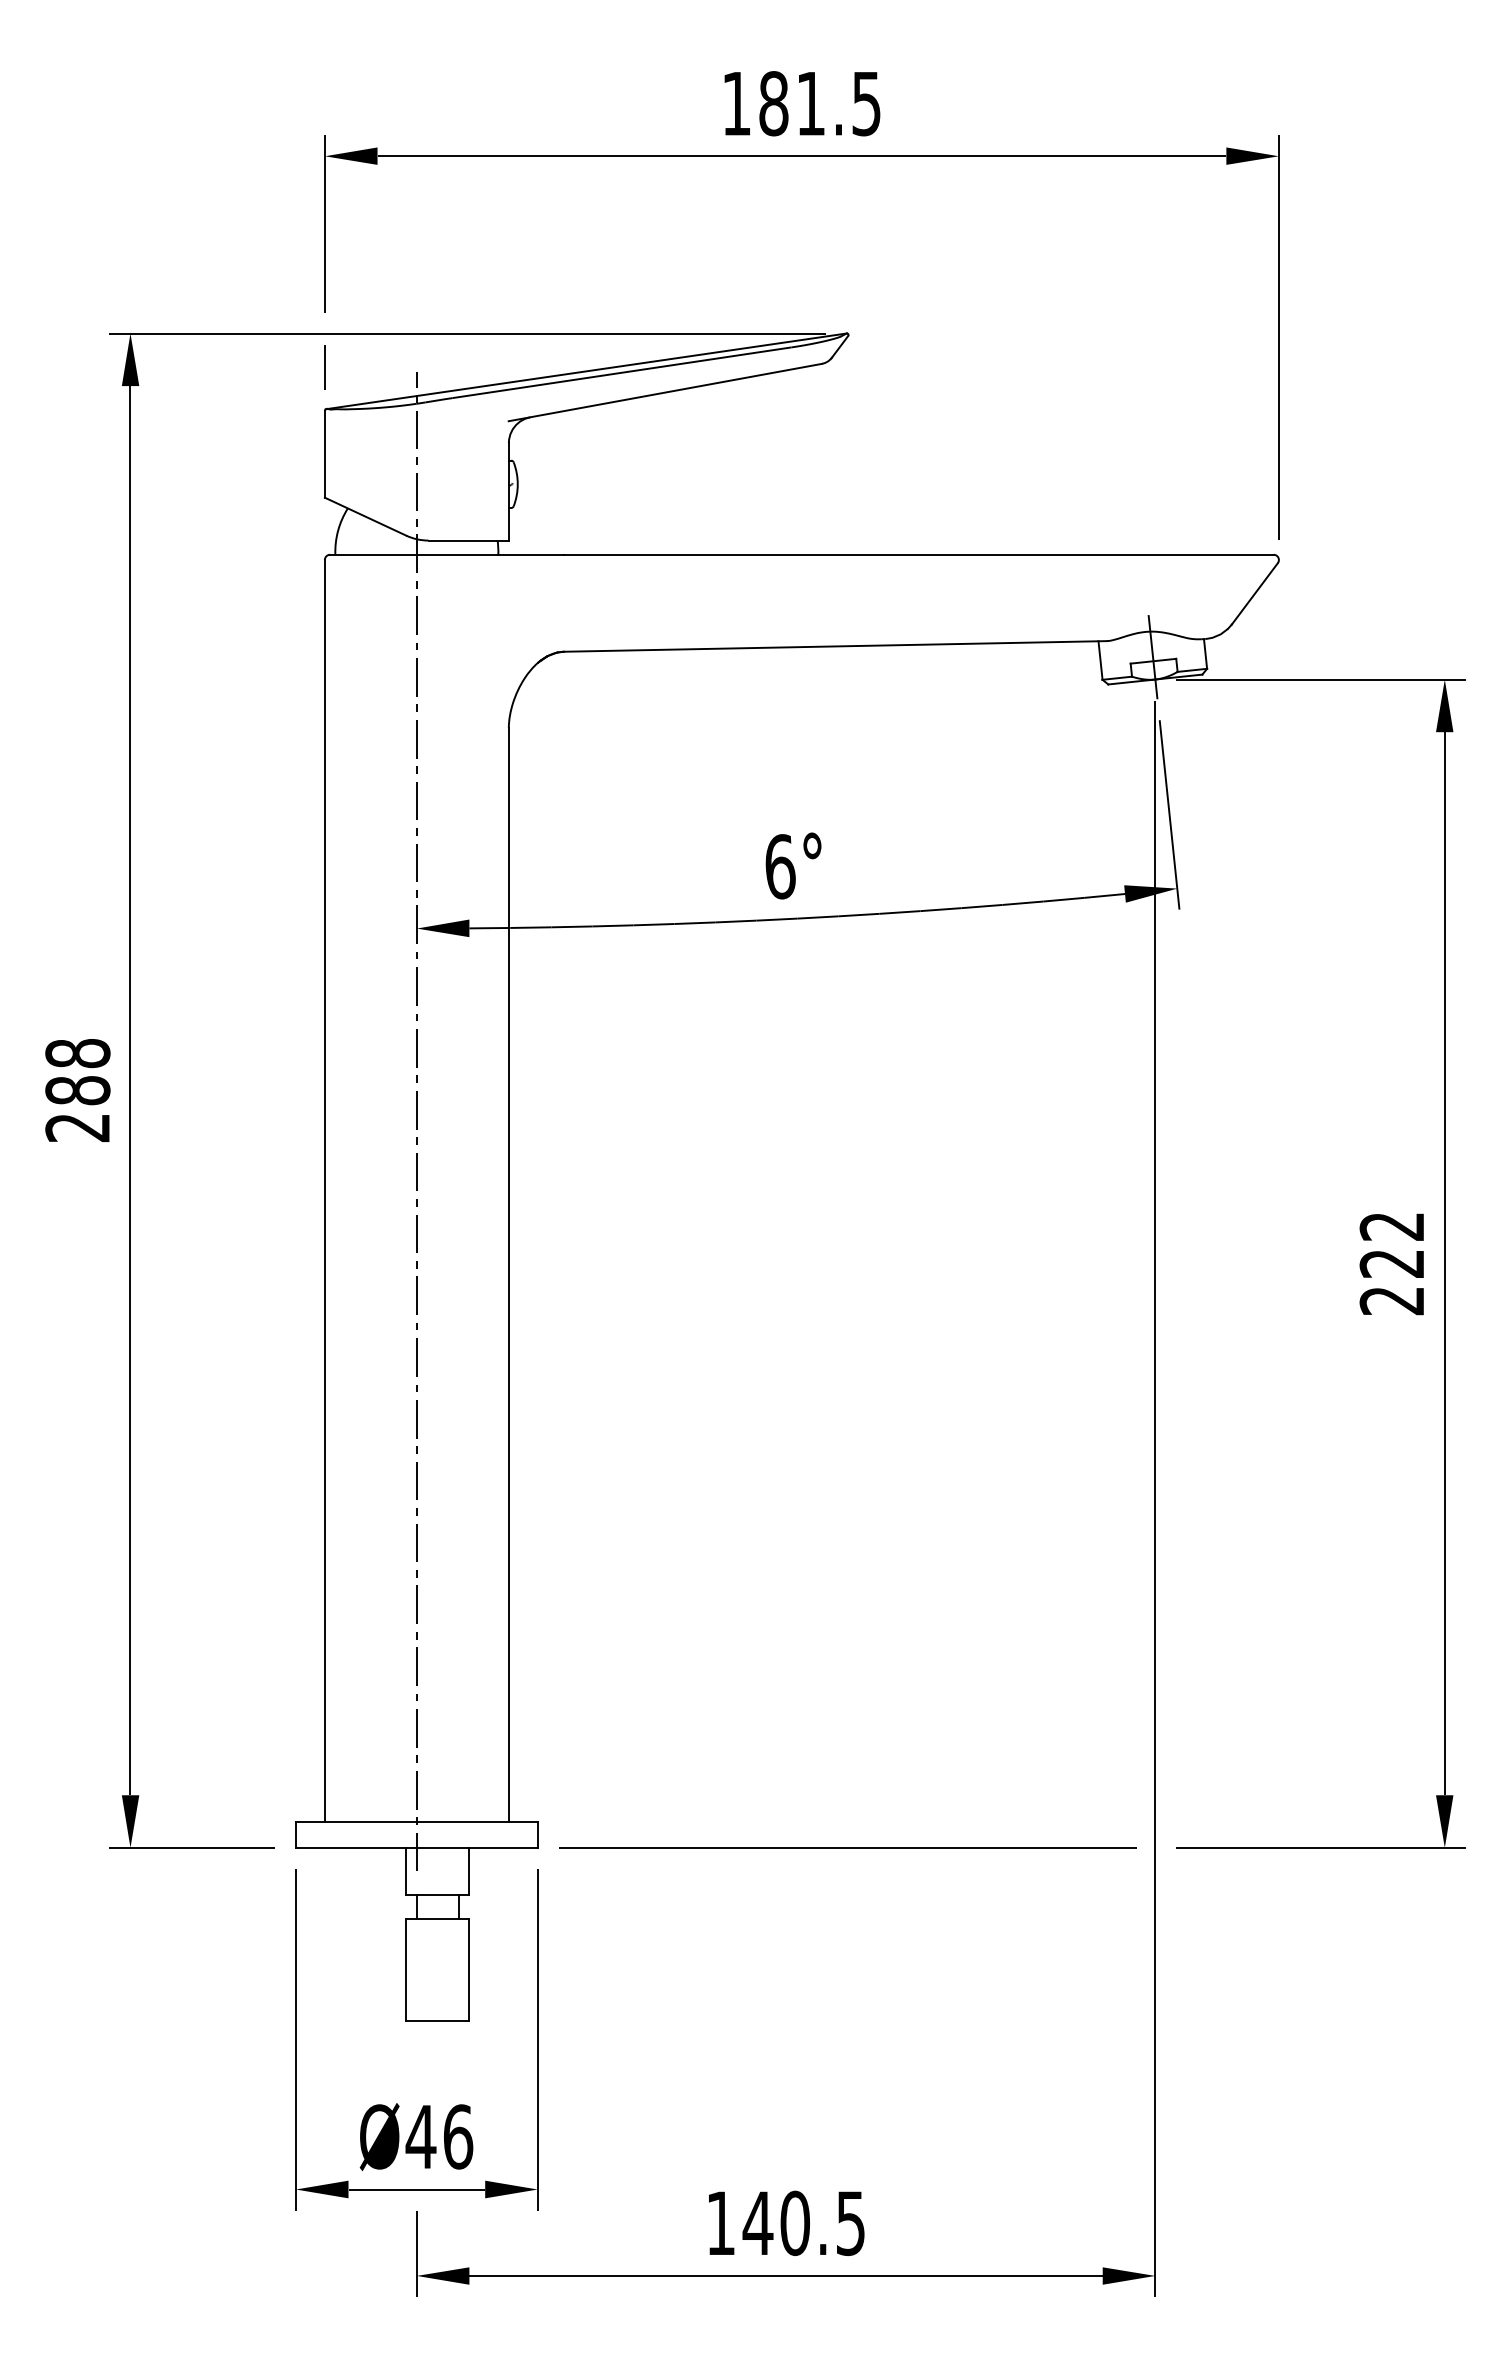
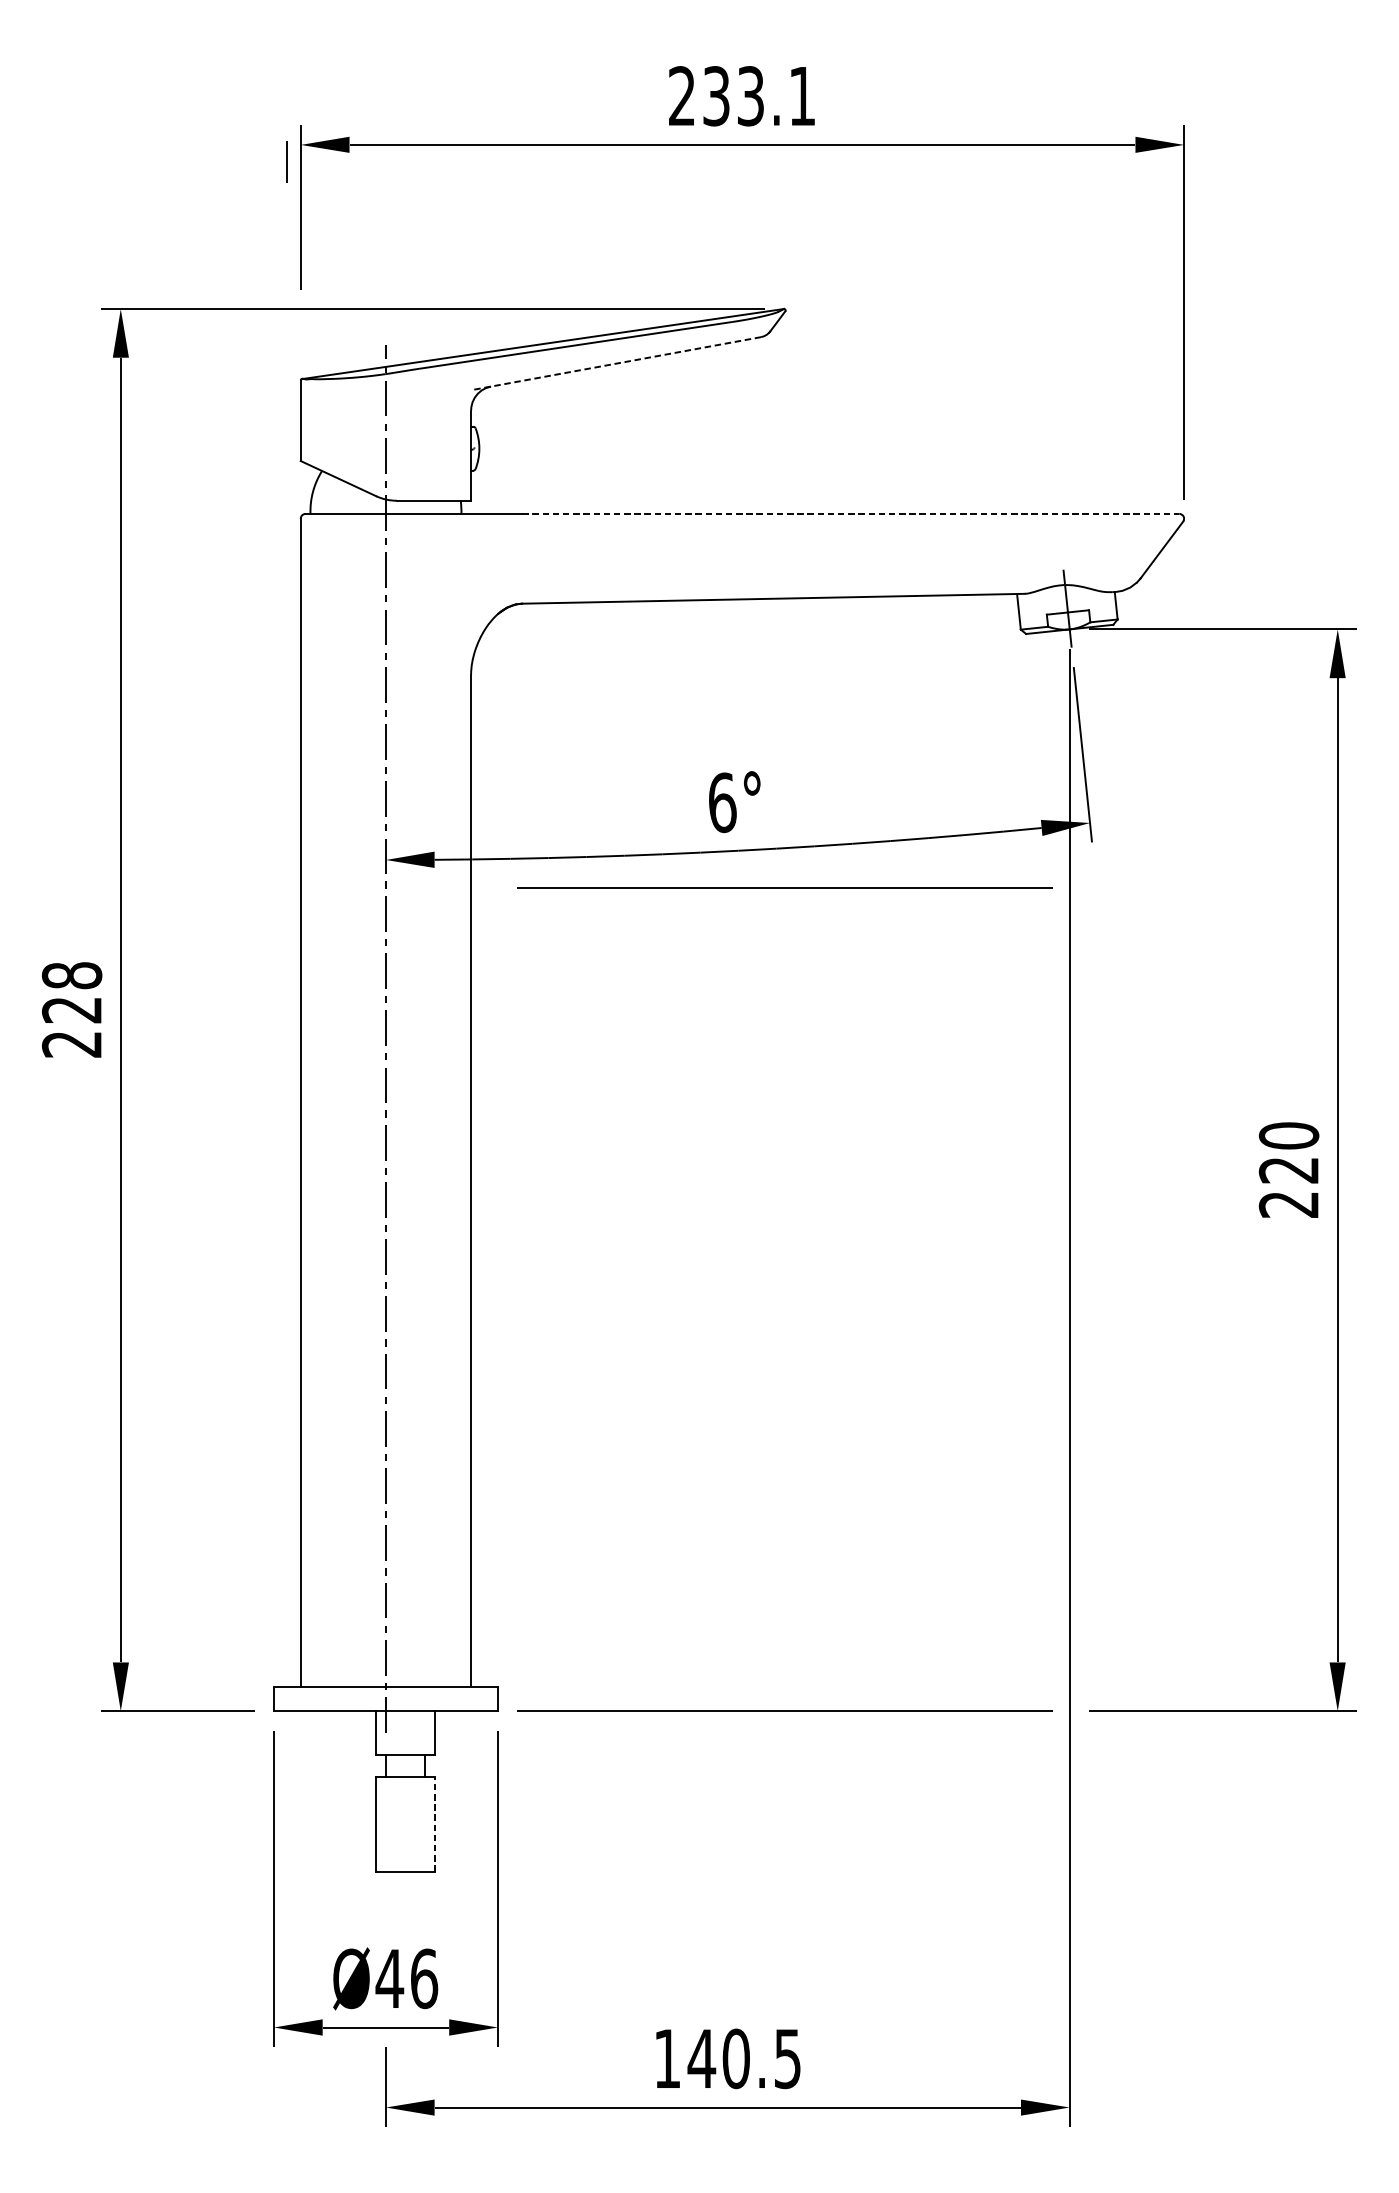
text: (801, 103) -> (742, 96), 181.5 -> 233.1
line: (324, 367) -> (286, 162), moved
line: (664, 392) -> (615, 363), solid -> dashed
line: (918, 554) -> (850, 513), solid -> dashed
line: (847, 958) -> (784, 887), added
text: (77, 1090) -> (71, 1009), 288 -> 228
text: (1391, 1226) -> (1288, 1135), 222 -> 220
line: (469, 1969) -> (434, 1823), solid -> dashed

